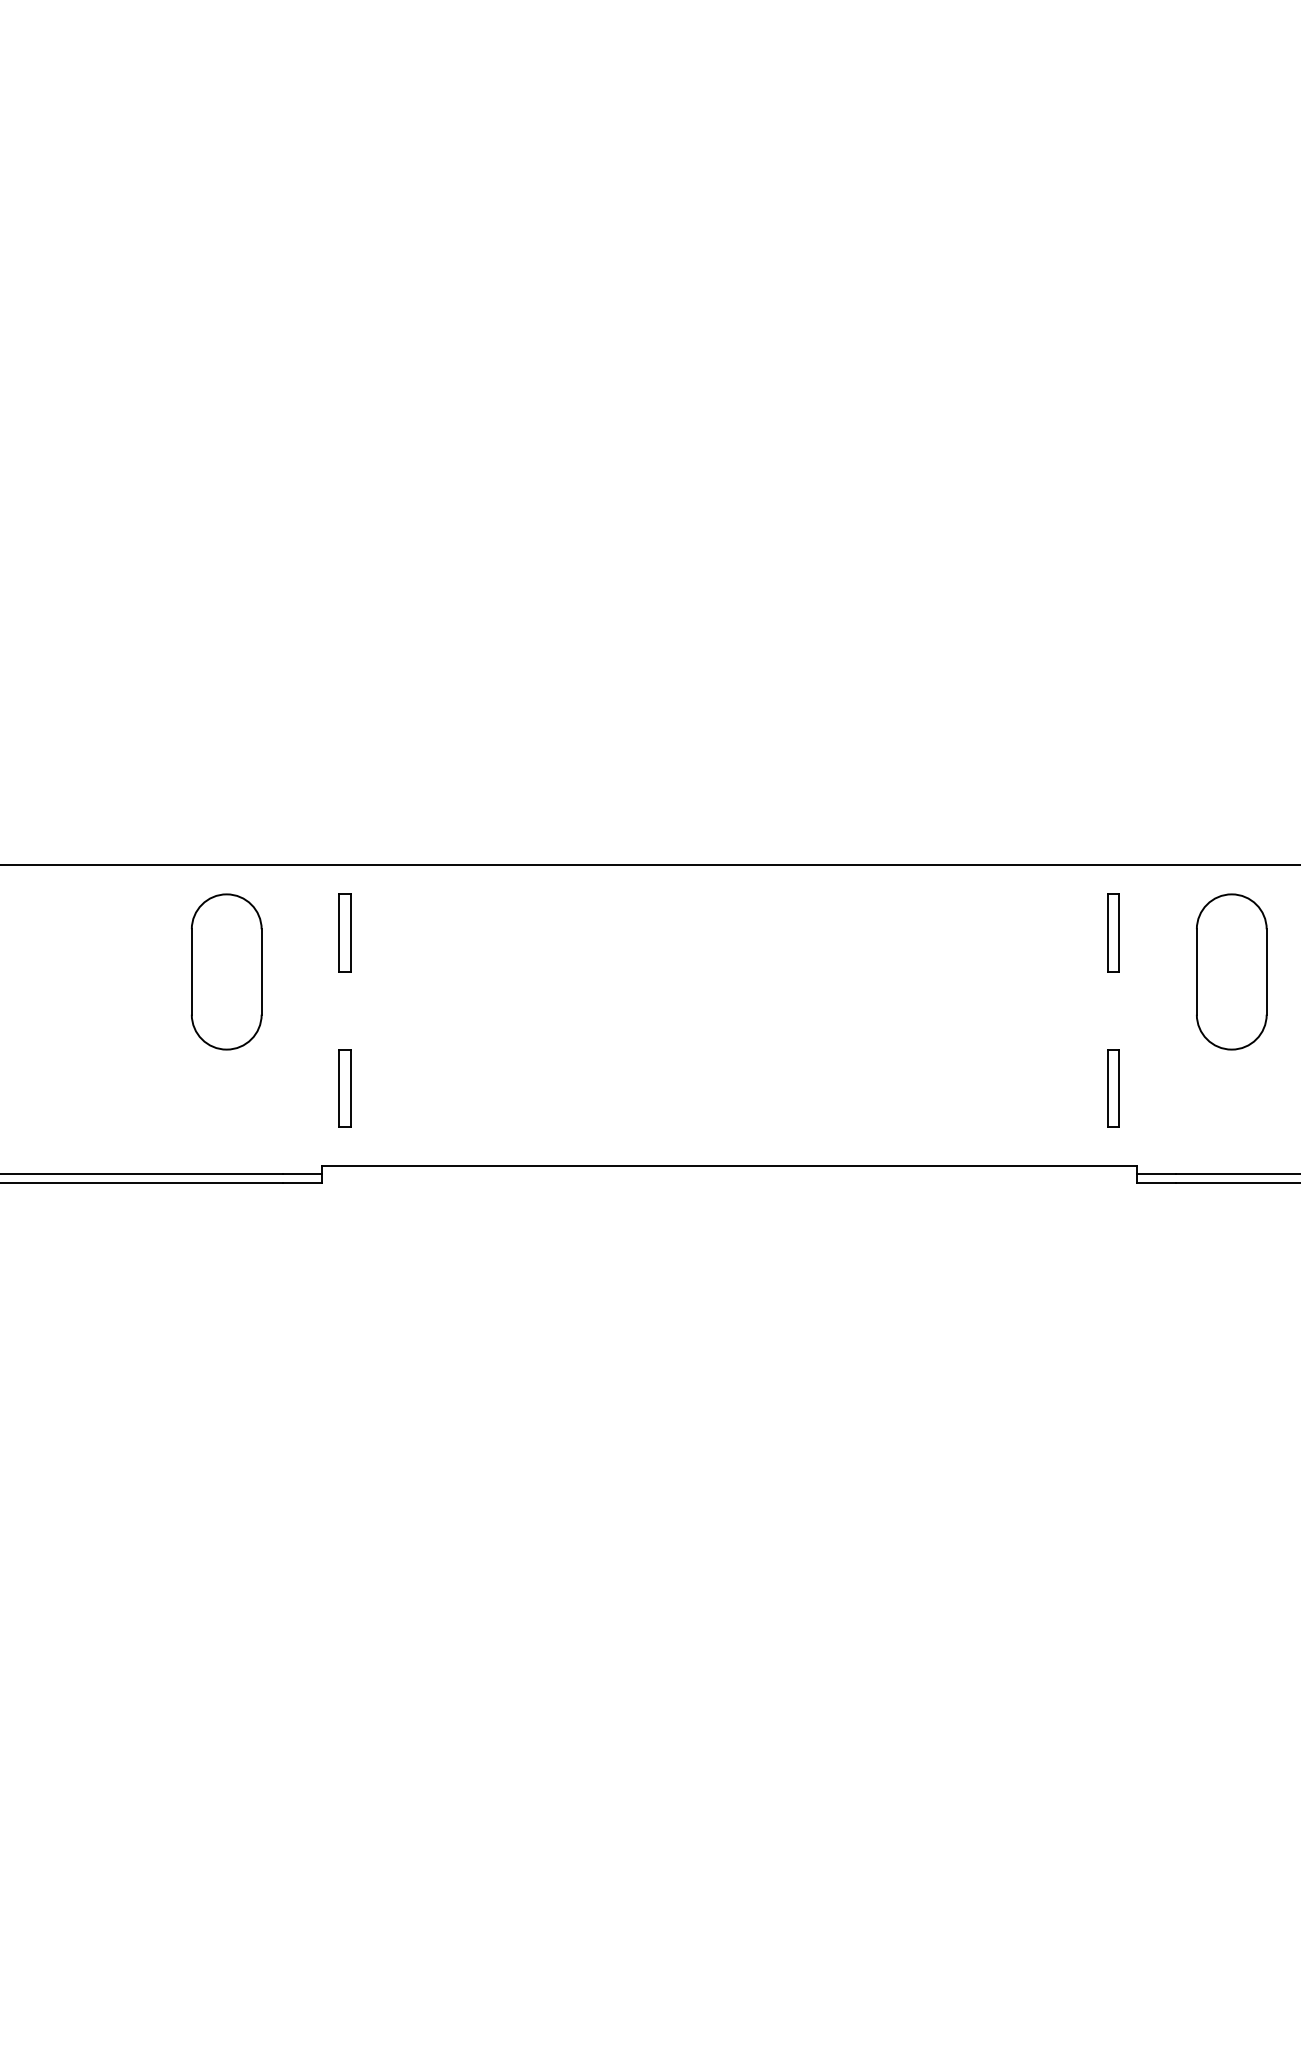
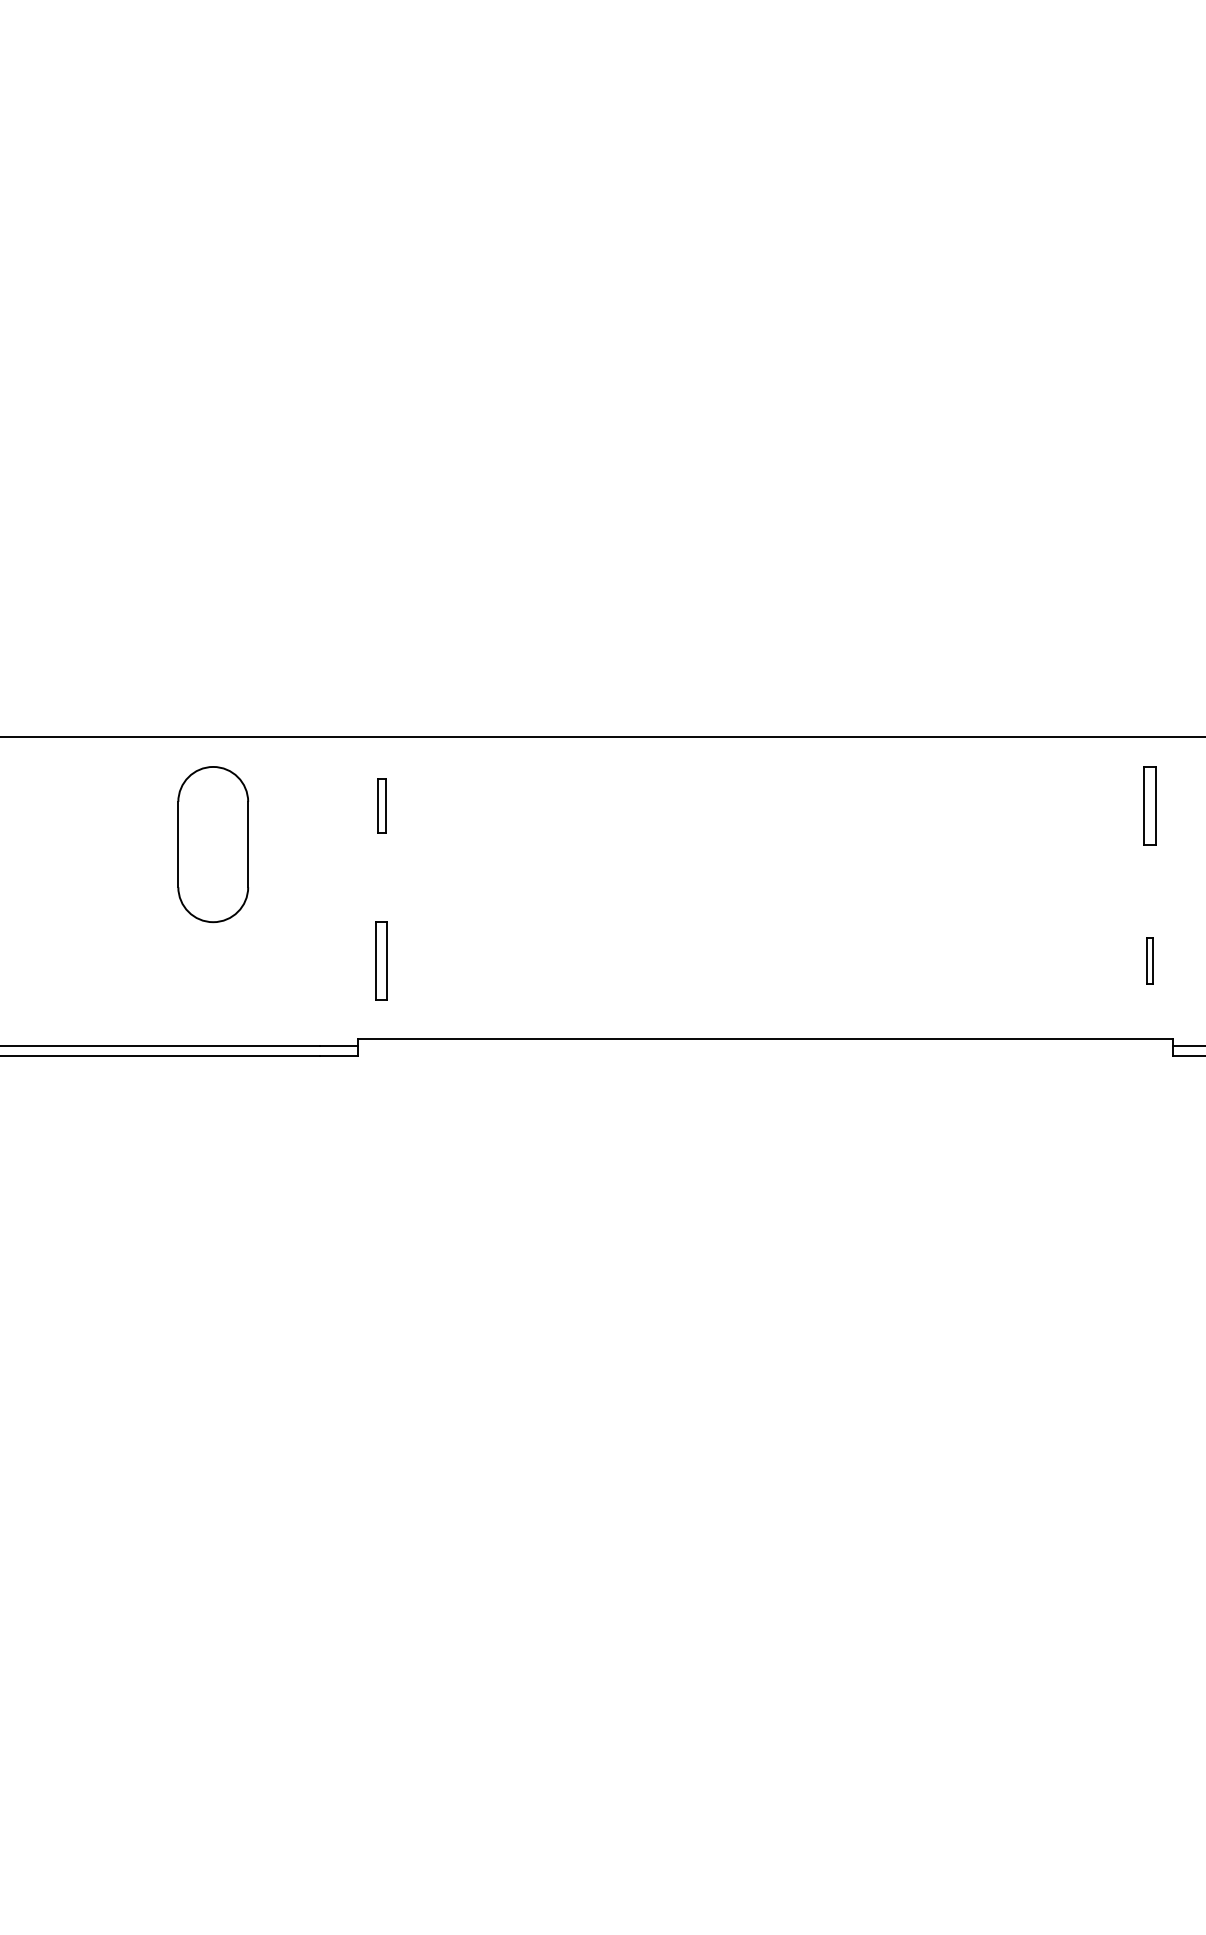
part: (344, 932) -> (381, 805), size x0.7
part: (226, 971) -> (213, 844), moved
part: (1113, 1088) -> (1150, 961), size x0.6

